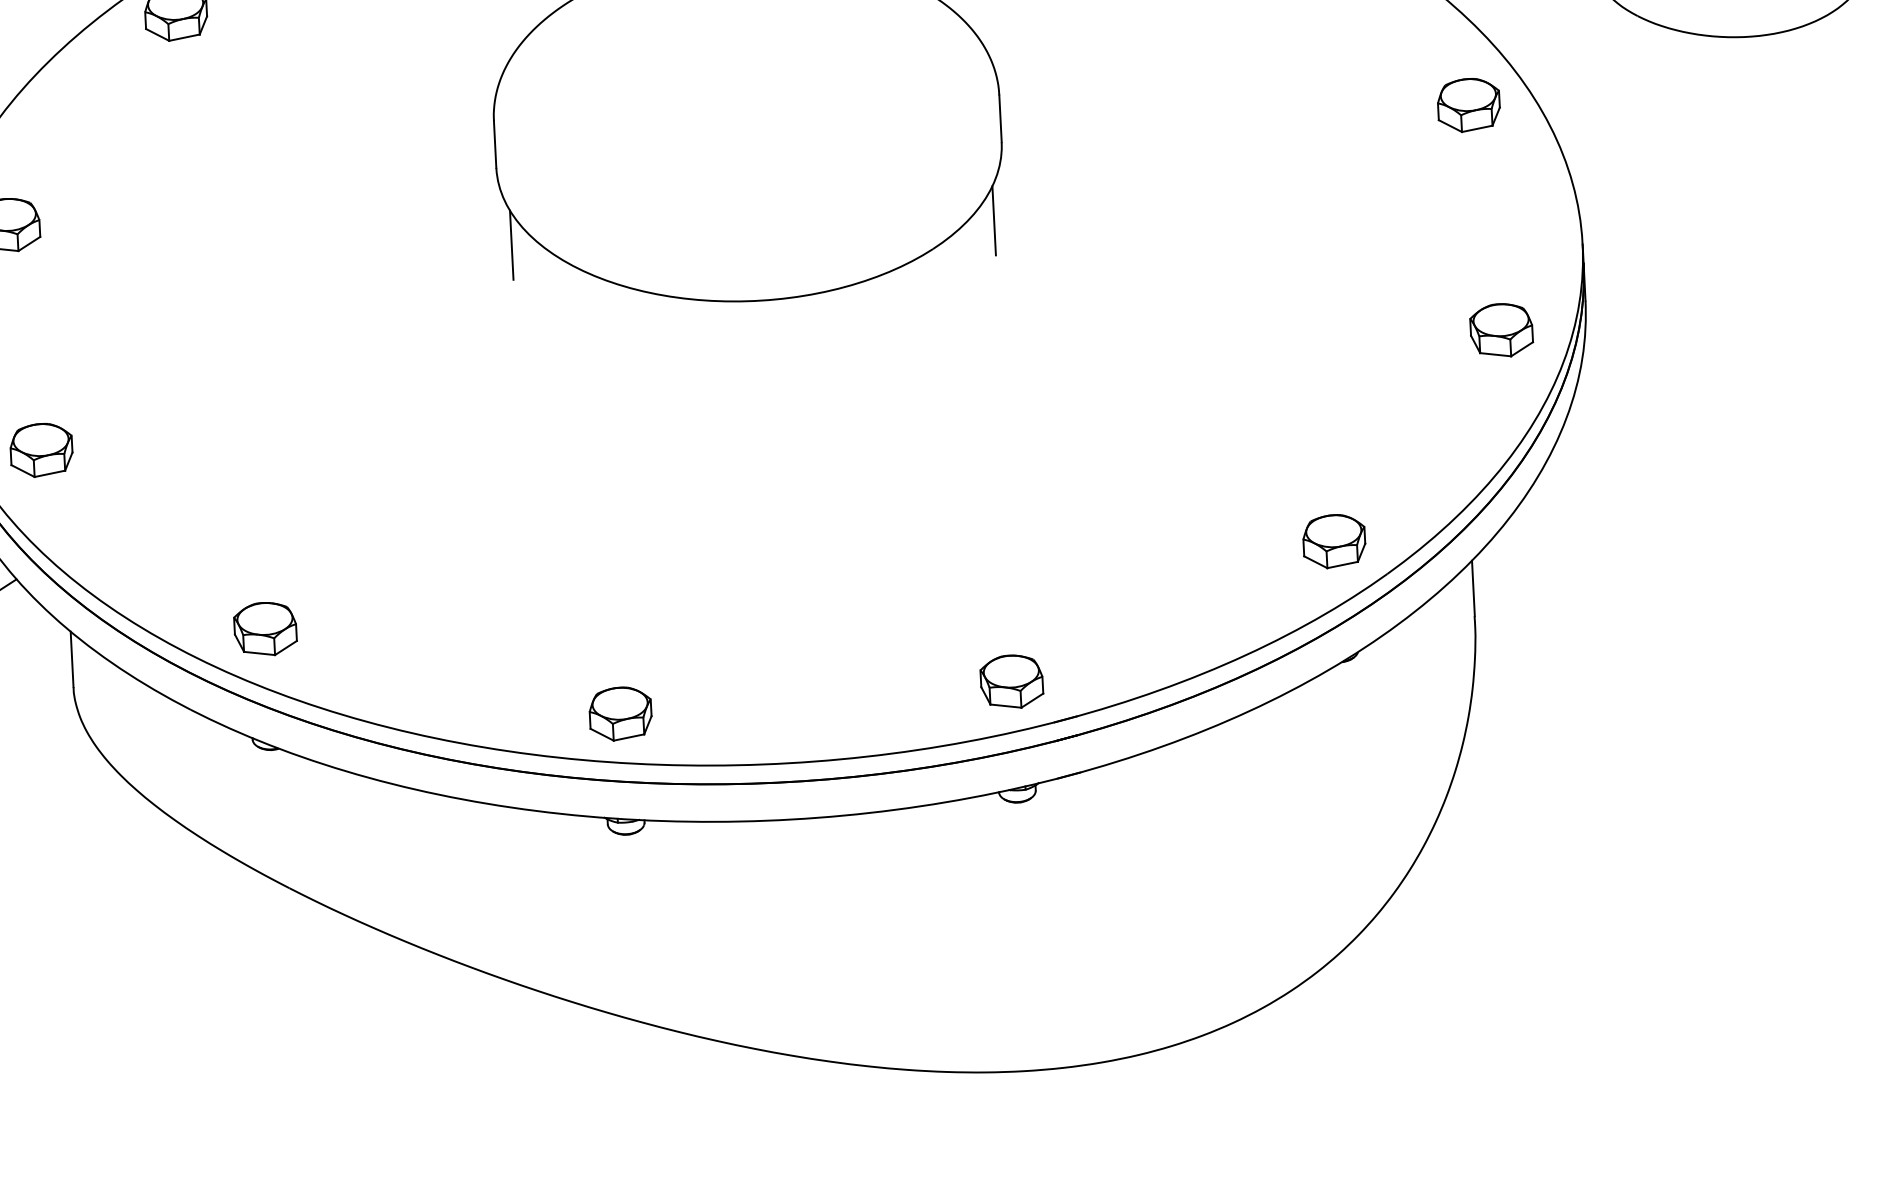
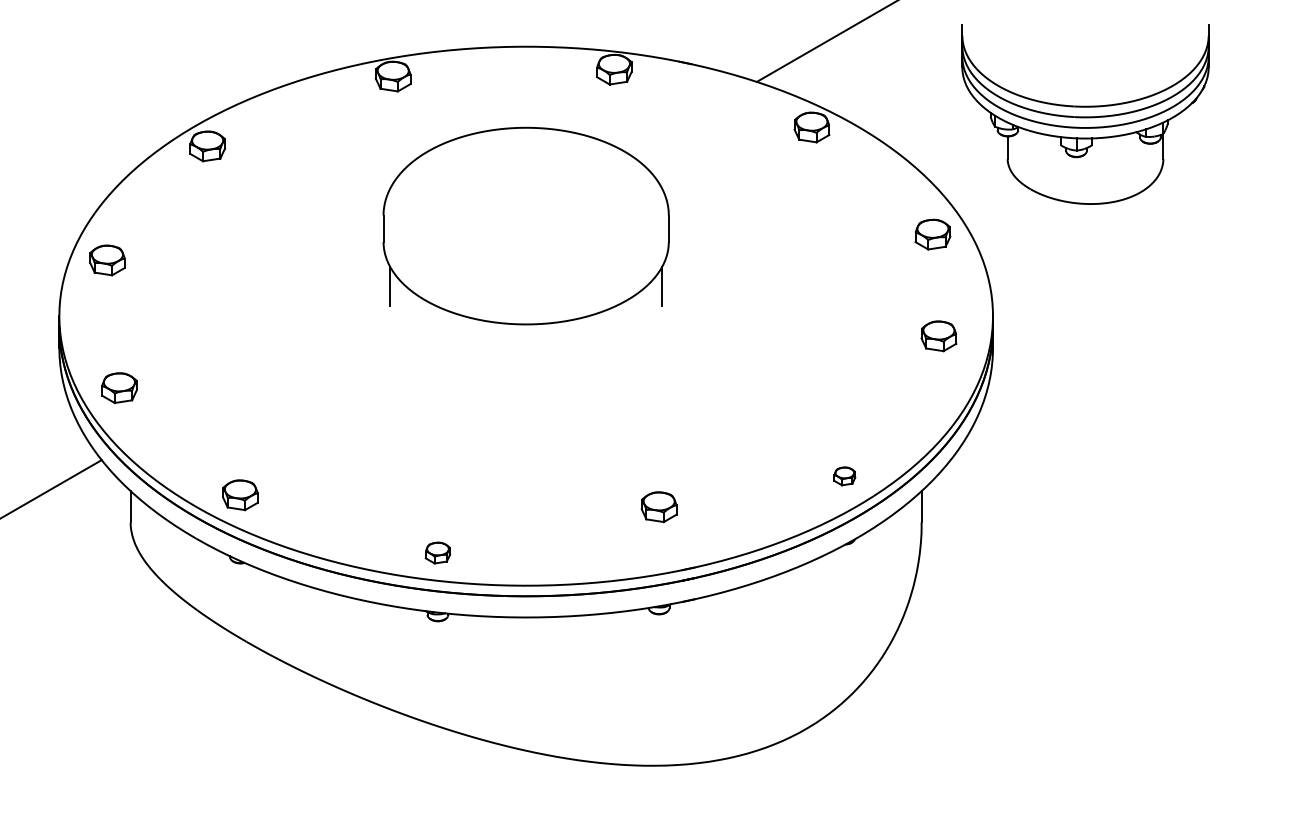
part: (1500, 330) -> (938, 336), moved
part: (1333, 541) -> (844, 476), size x0.6
part: (1010, 682) -> (658, 507), moved
part: (619, 712) -> (437, 552), size x0.7

